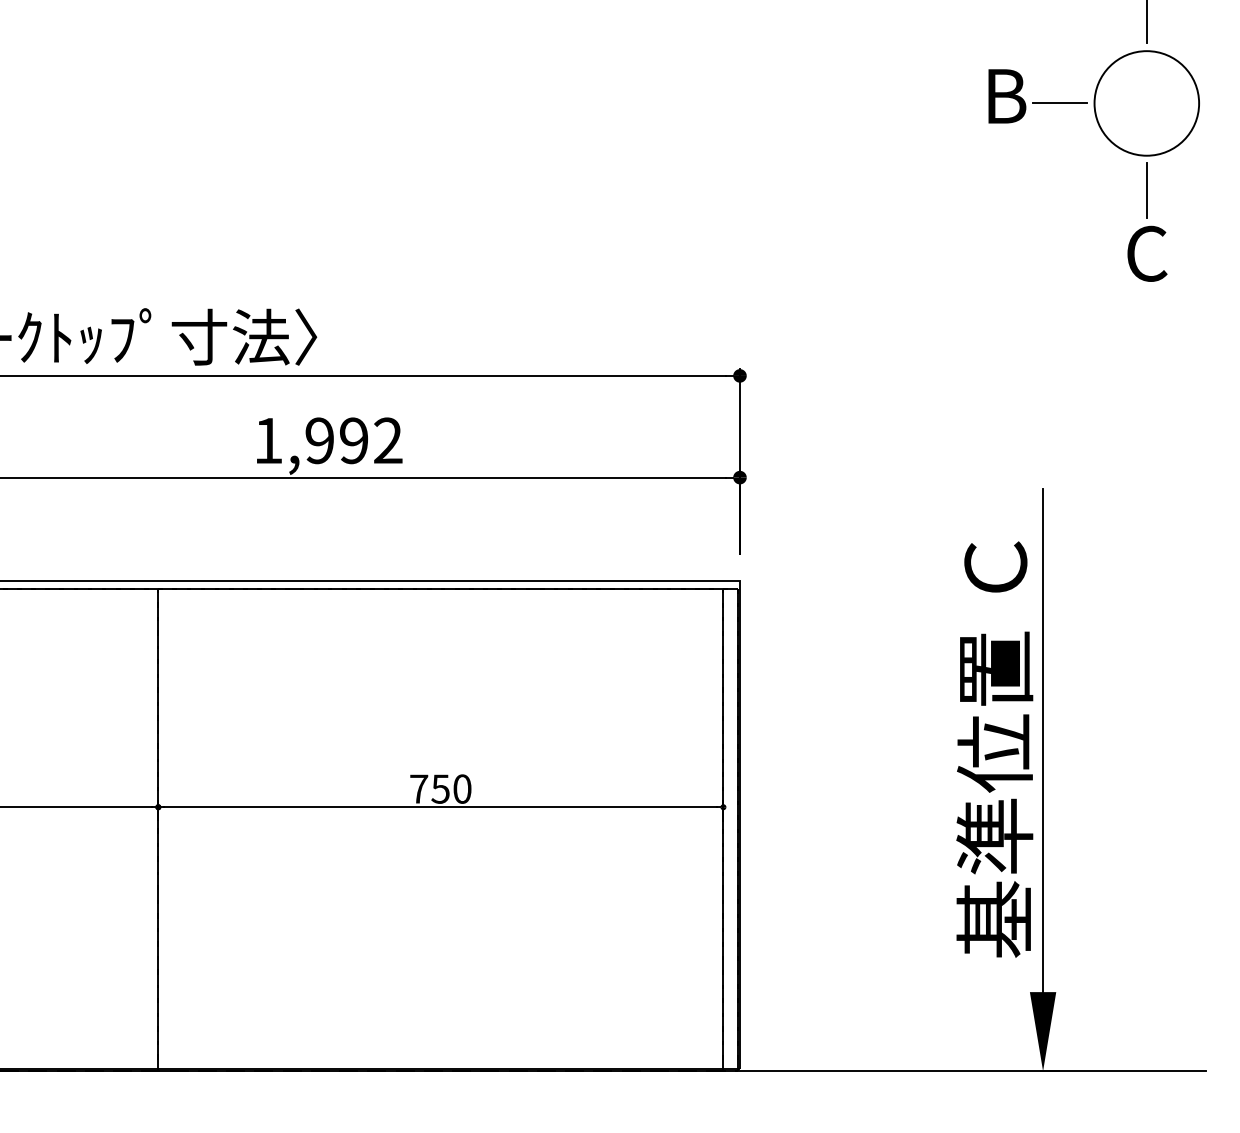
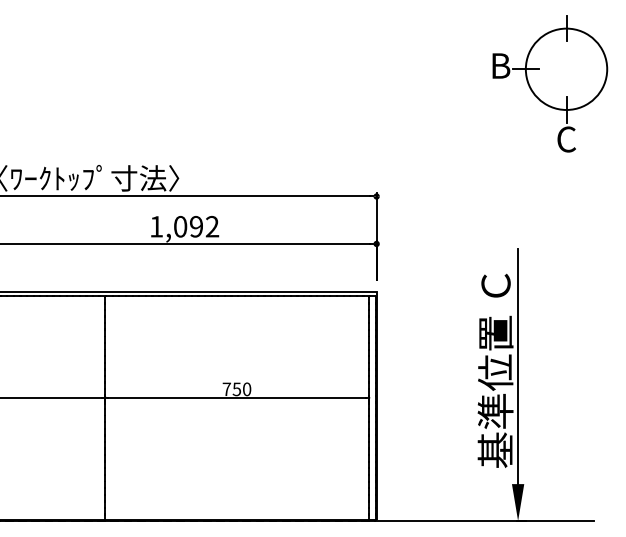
circle: (1146, 101) -> (566, 68), size x1.67
text: (319, 440) -> (180, 226), 1,992 -> 1,092

